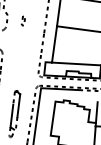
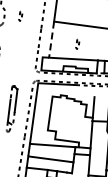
line: (54, 45) -> (51, 40), solid -> dashed
part: (80, 48) -> (77, 43), added

